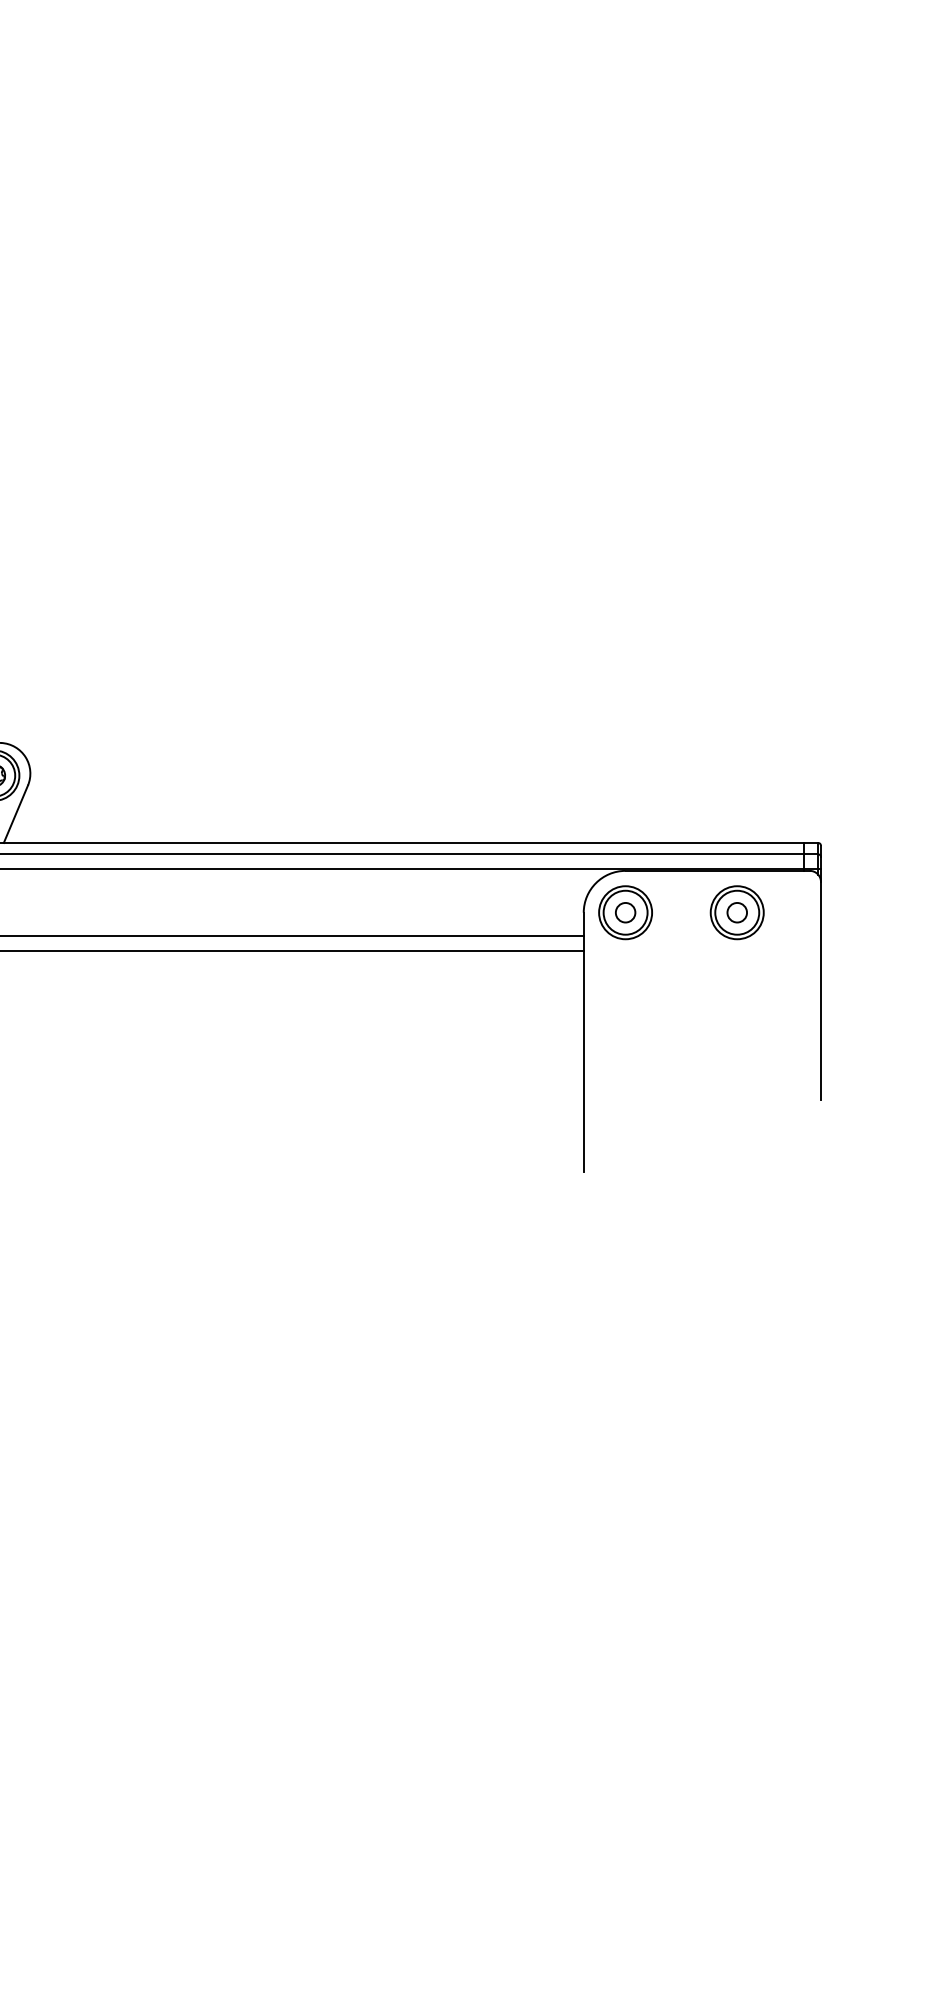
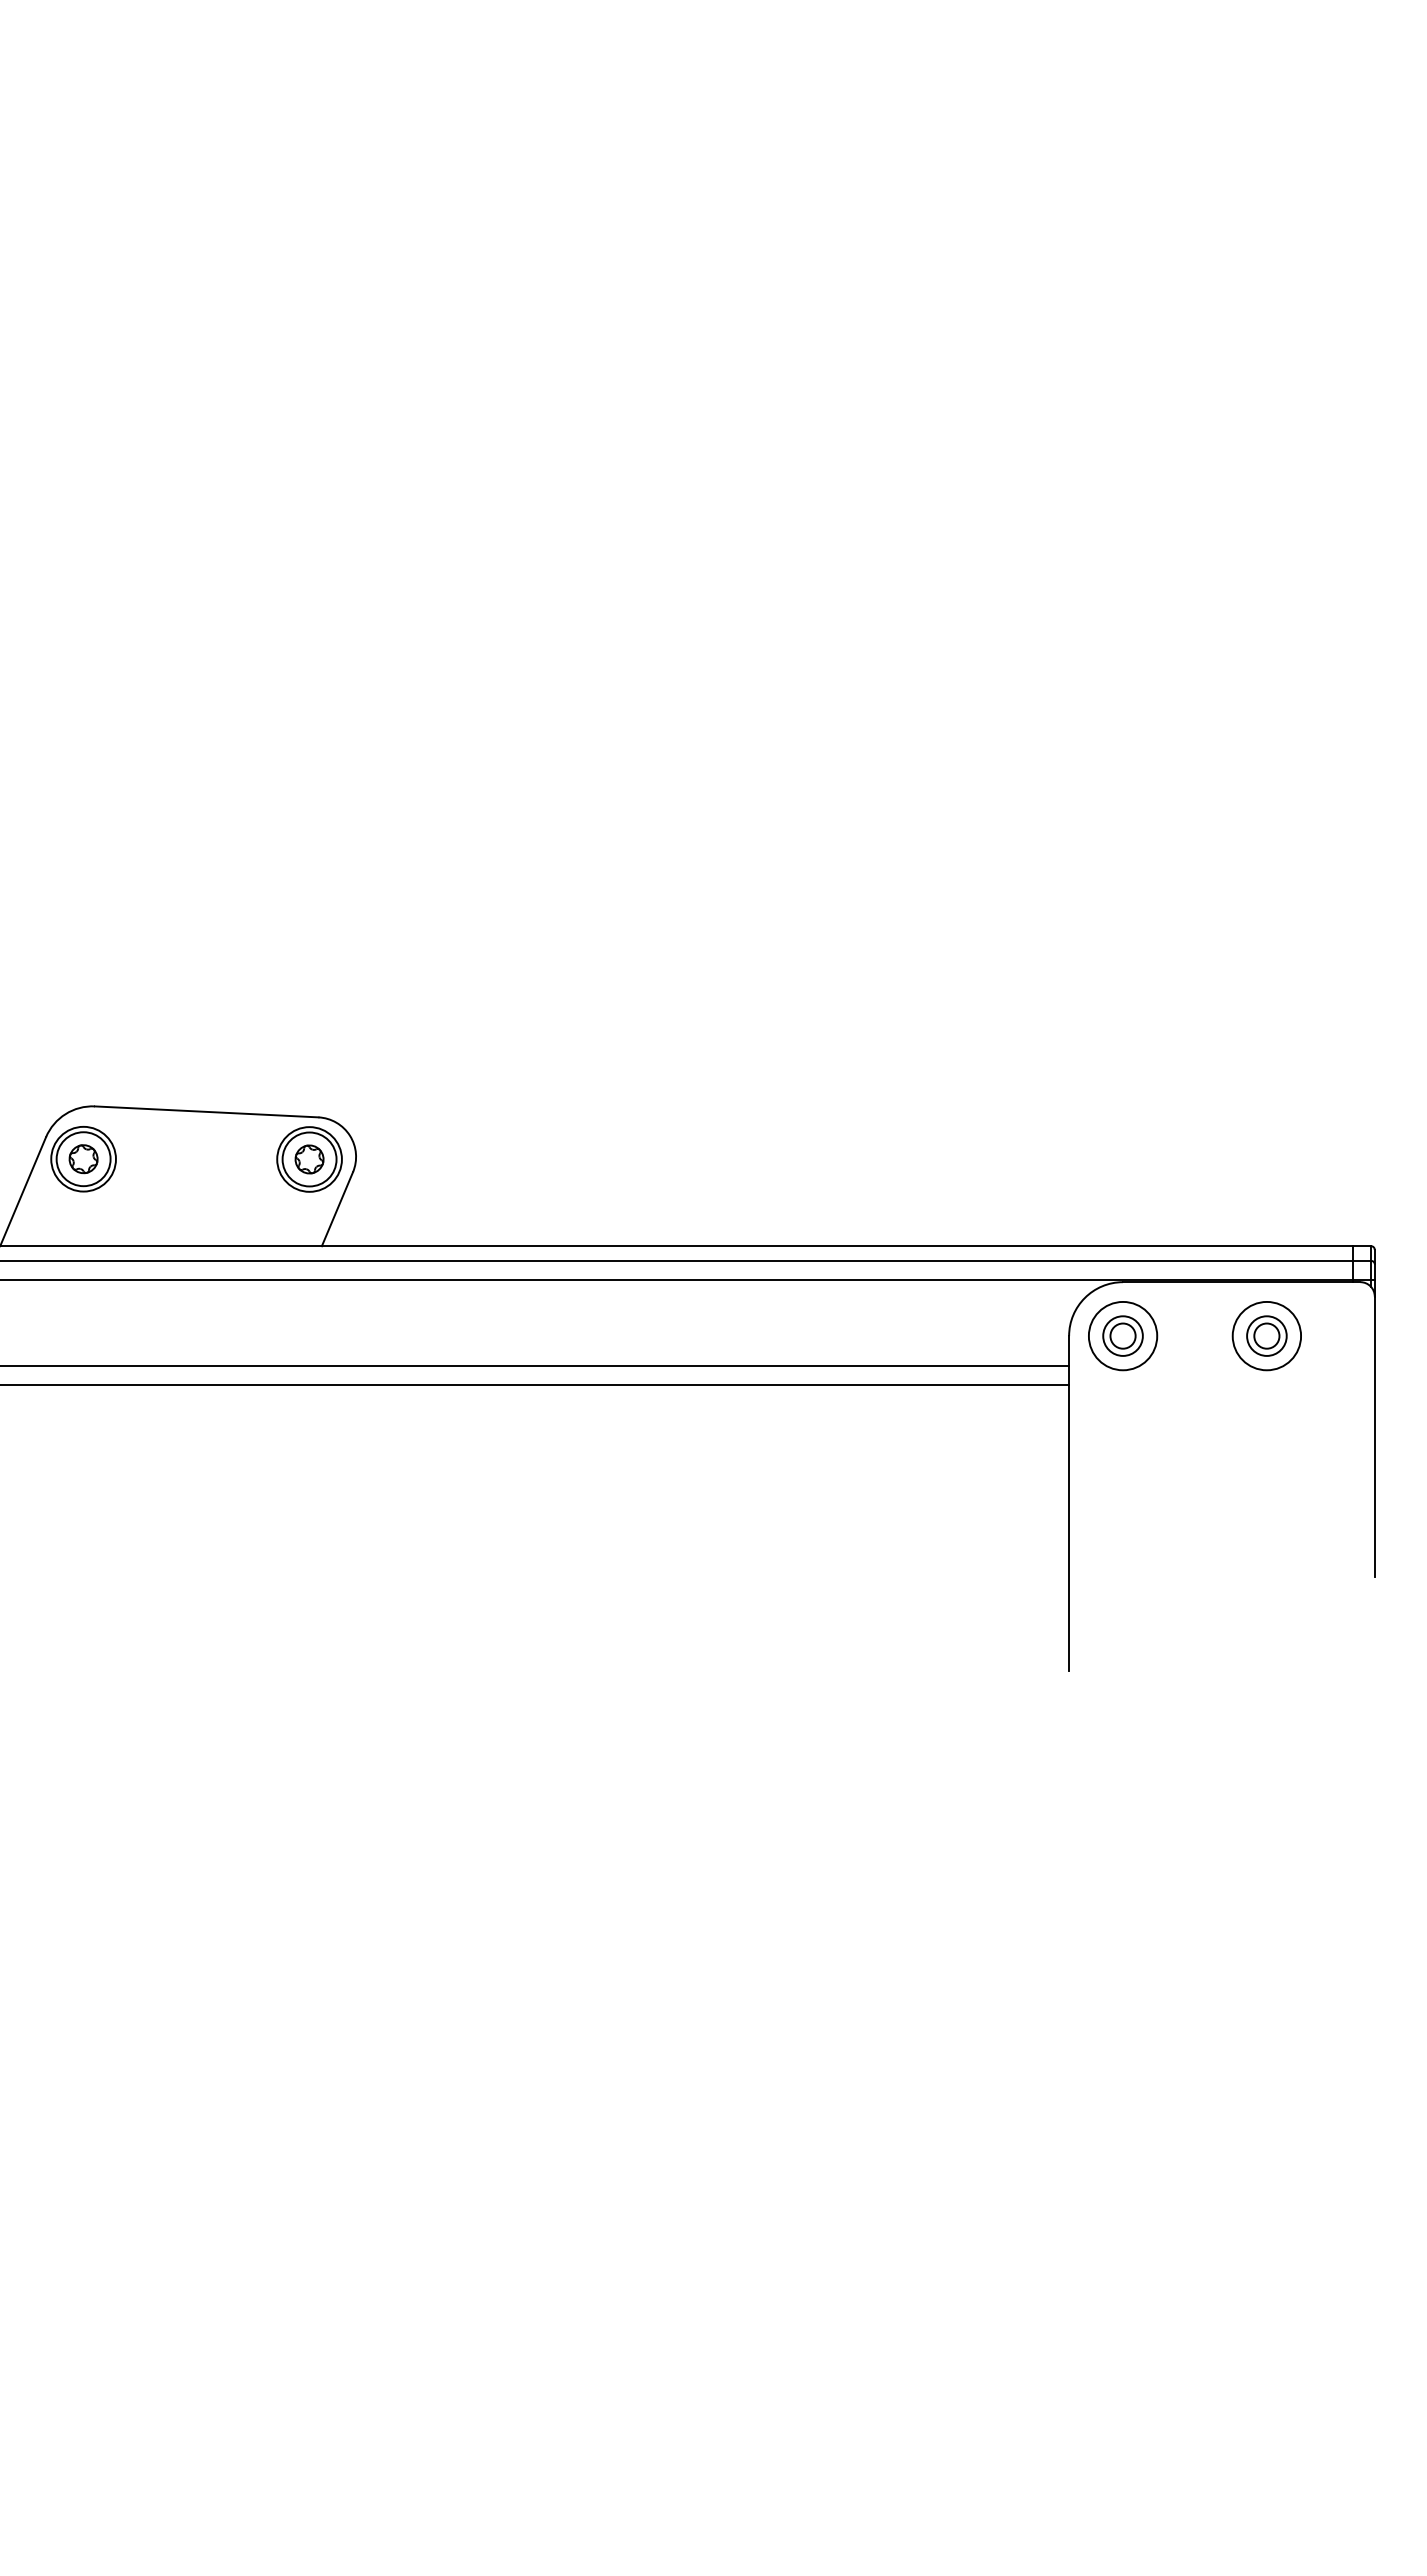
circle: (625, 912) -> (1122, 1335), size x0.7
circle: (736, 912) -> (1266, 1335), size x0.7

